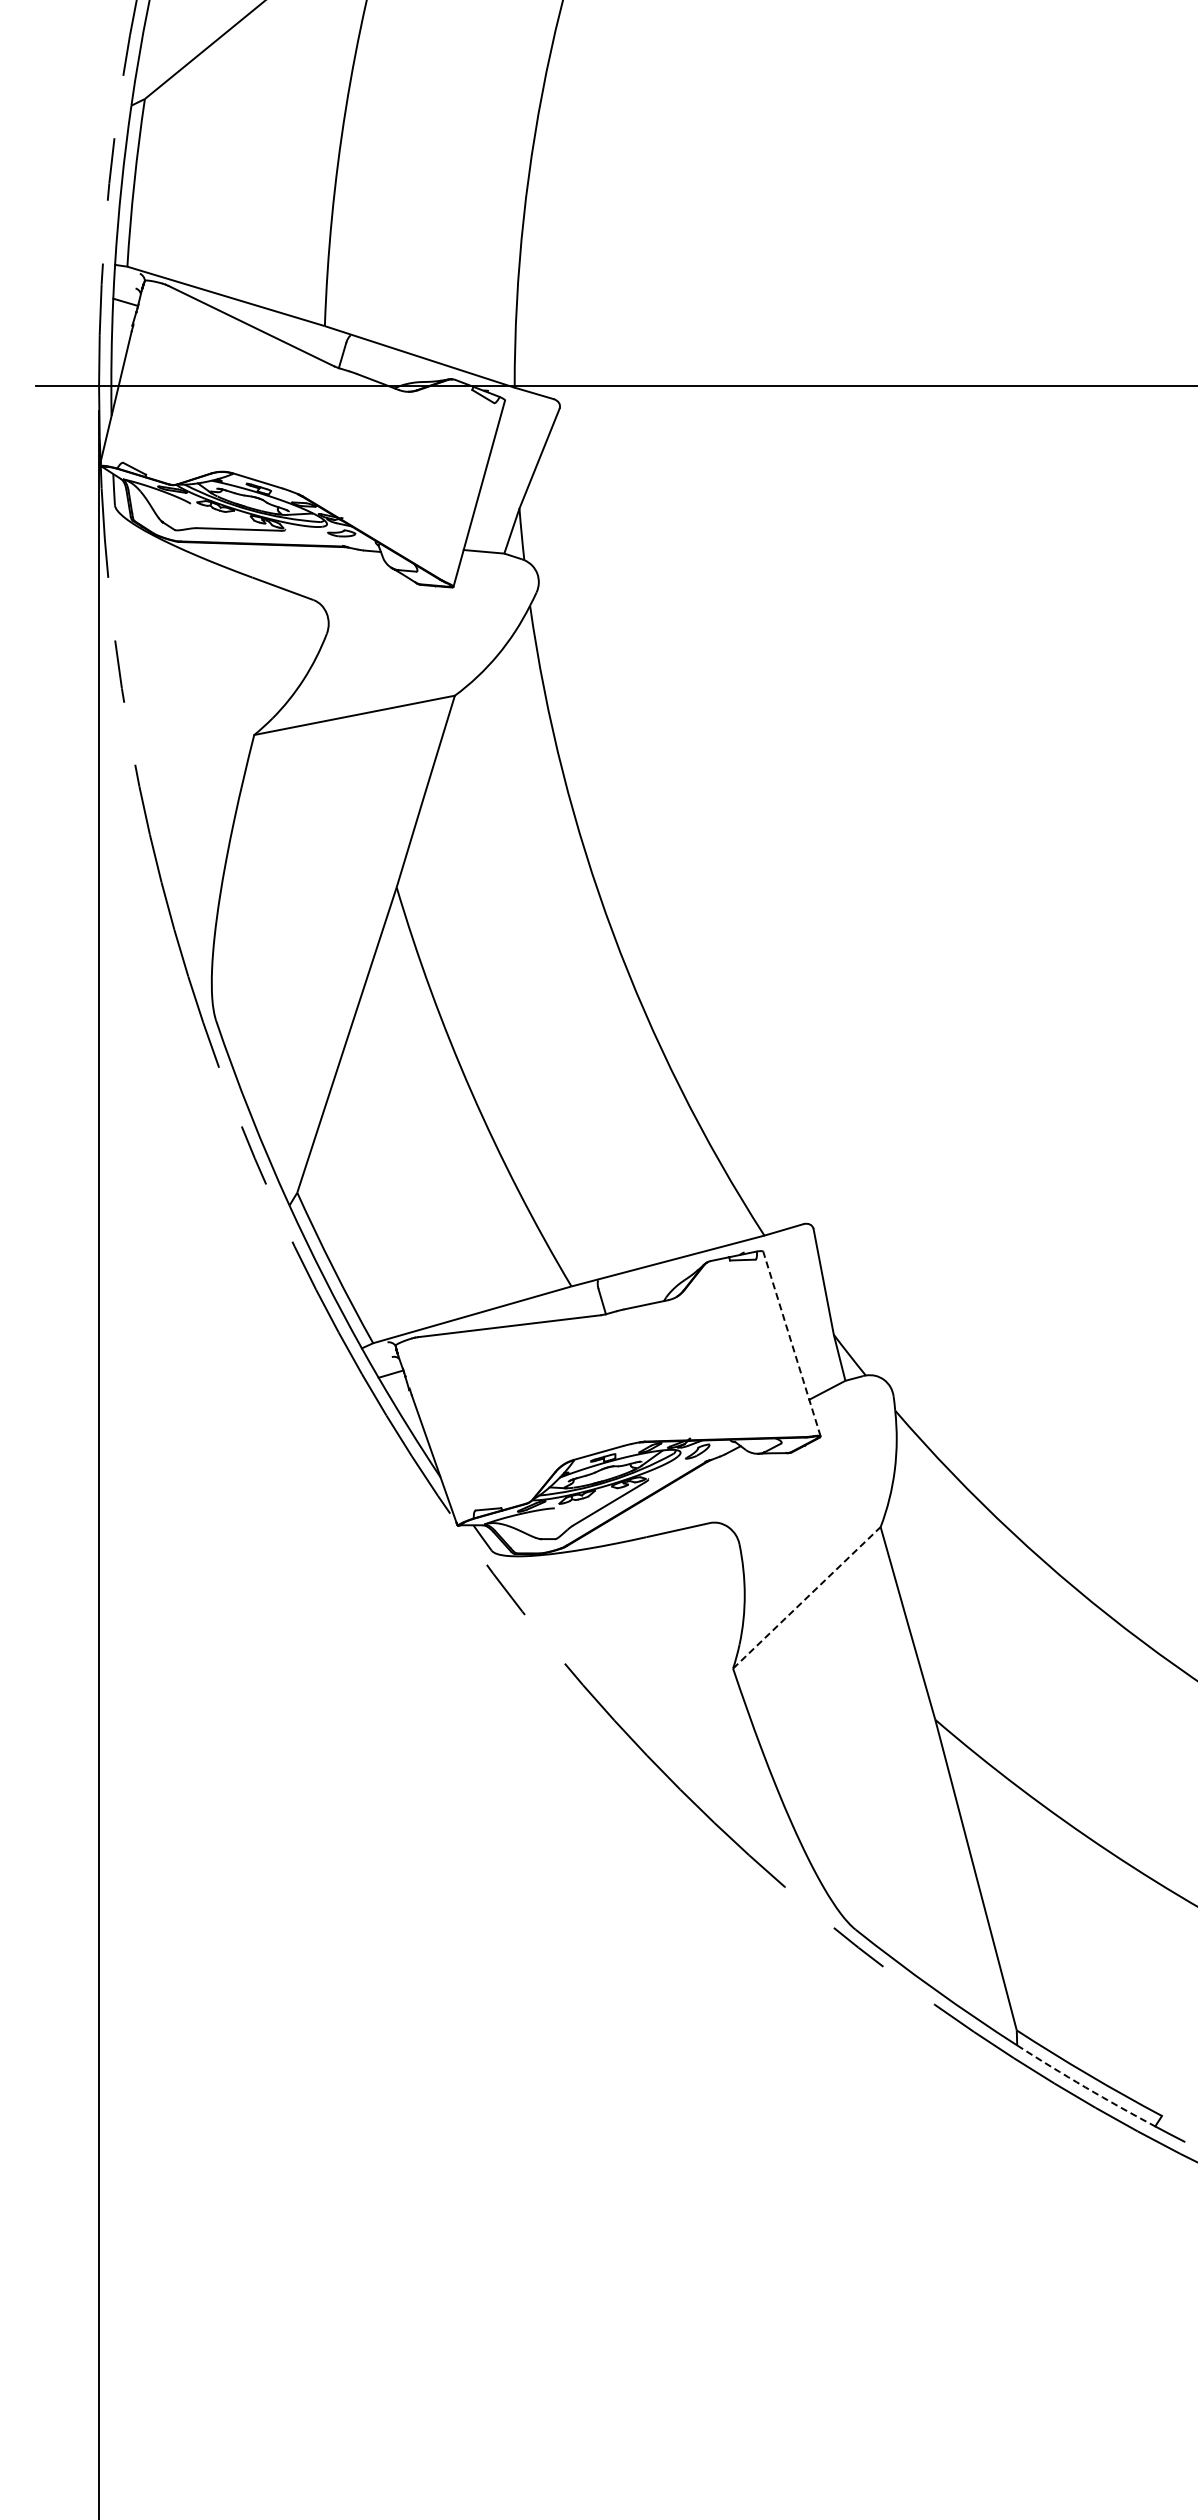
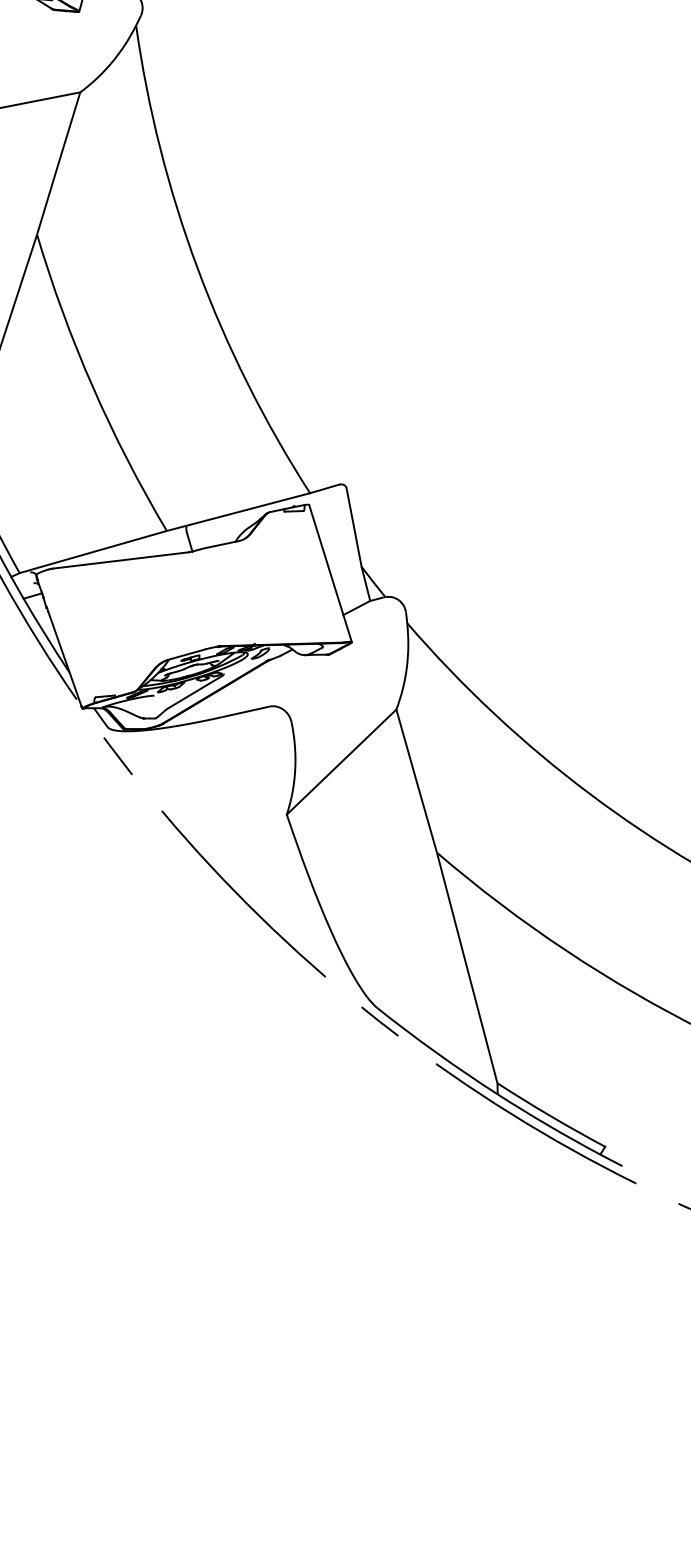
line: (791, 1344) -> (330, 574), dashed -> solid
line: (807, 1597) -> (342, 761), dashed -> solid
arc: (1085, 2087) -> (548, 1125), dashed -> solid

